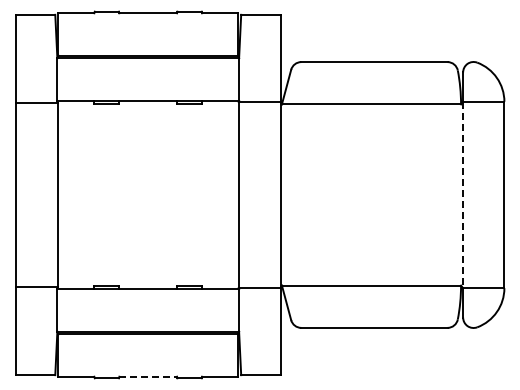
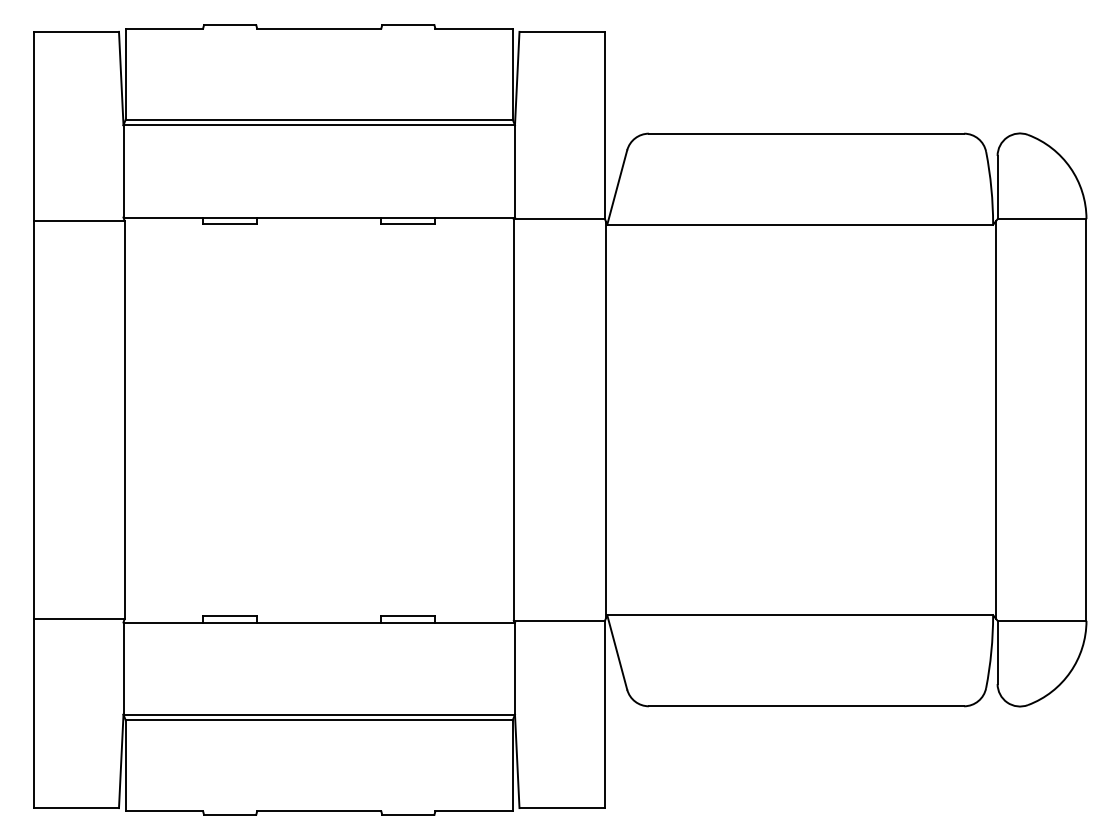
line: (462, 195) -> (996, 421), dashed -> solid
line: (148, 376) -> (319, 810), dashed -> solid

